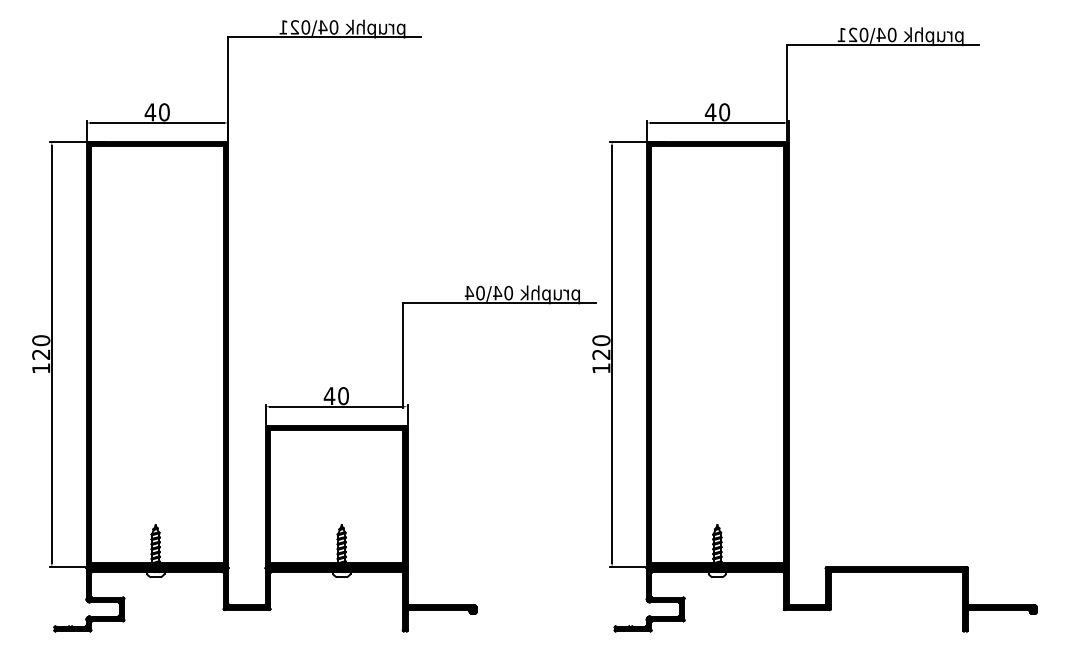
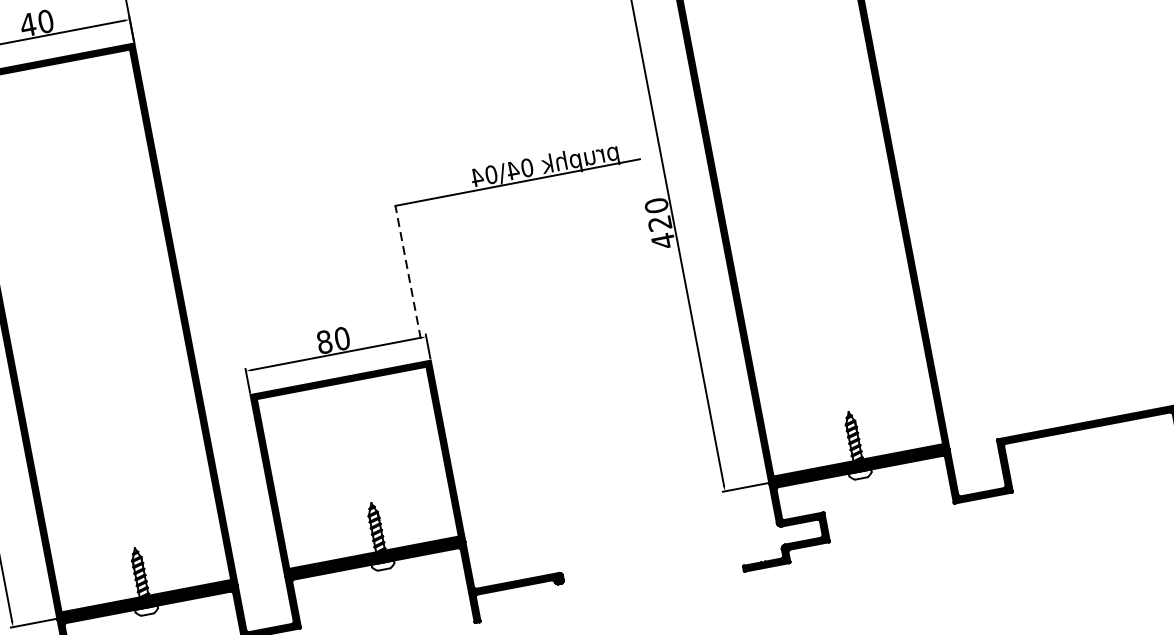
line: (403, 354) -> (408, 271), solid -> dashed
text: (601, 368) -> (663, 241), 120 -> 420
text: (329, 396) -> (324, 342), 40 -> 80

